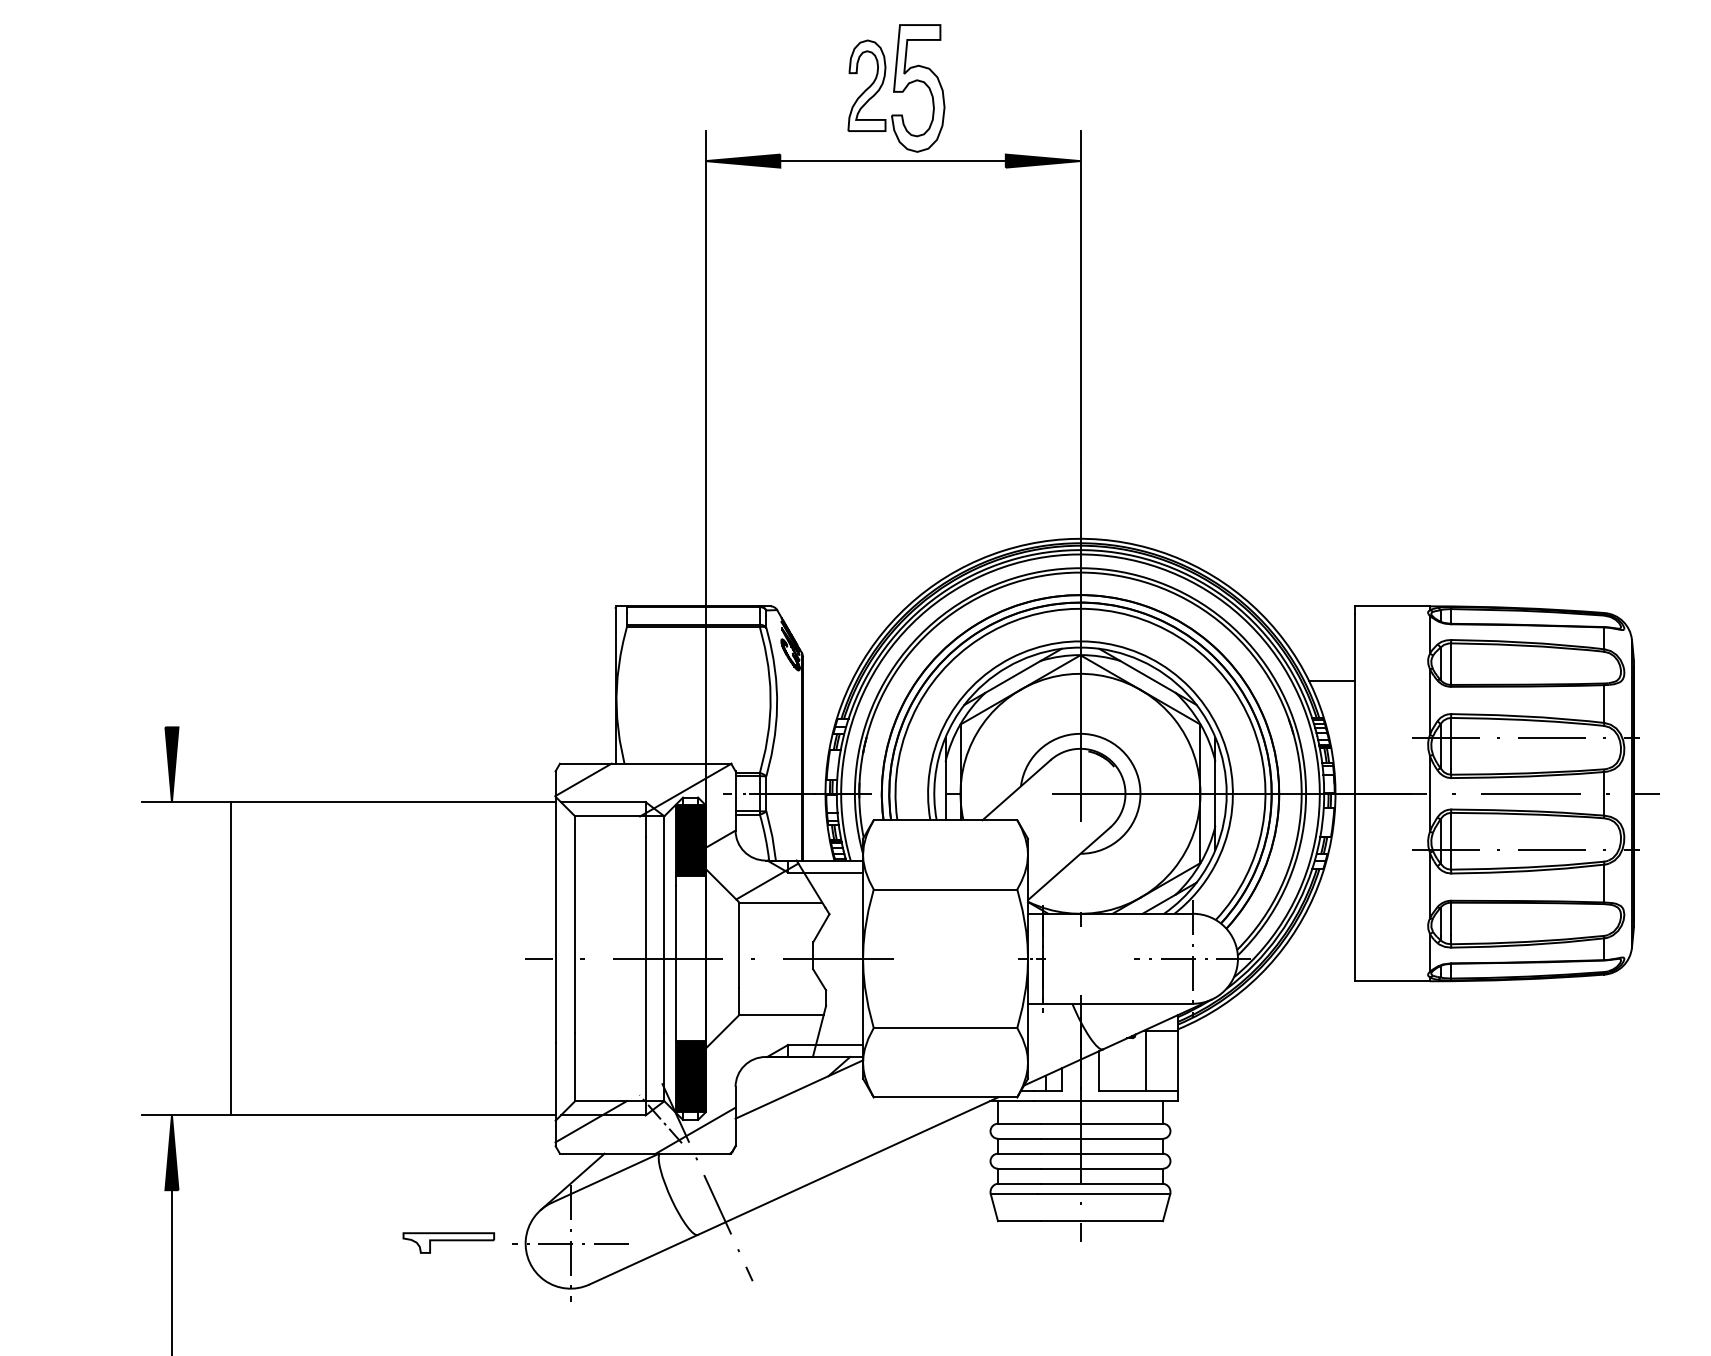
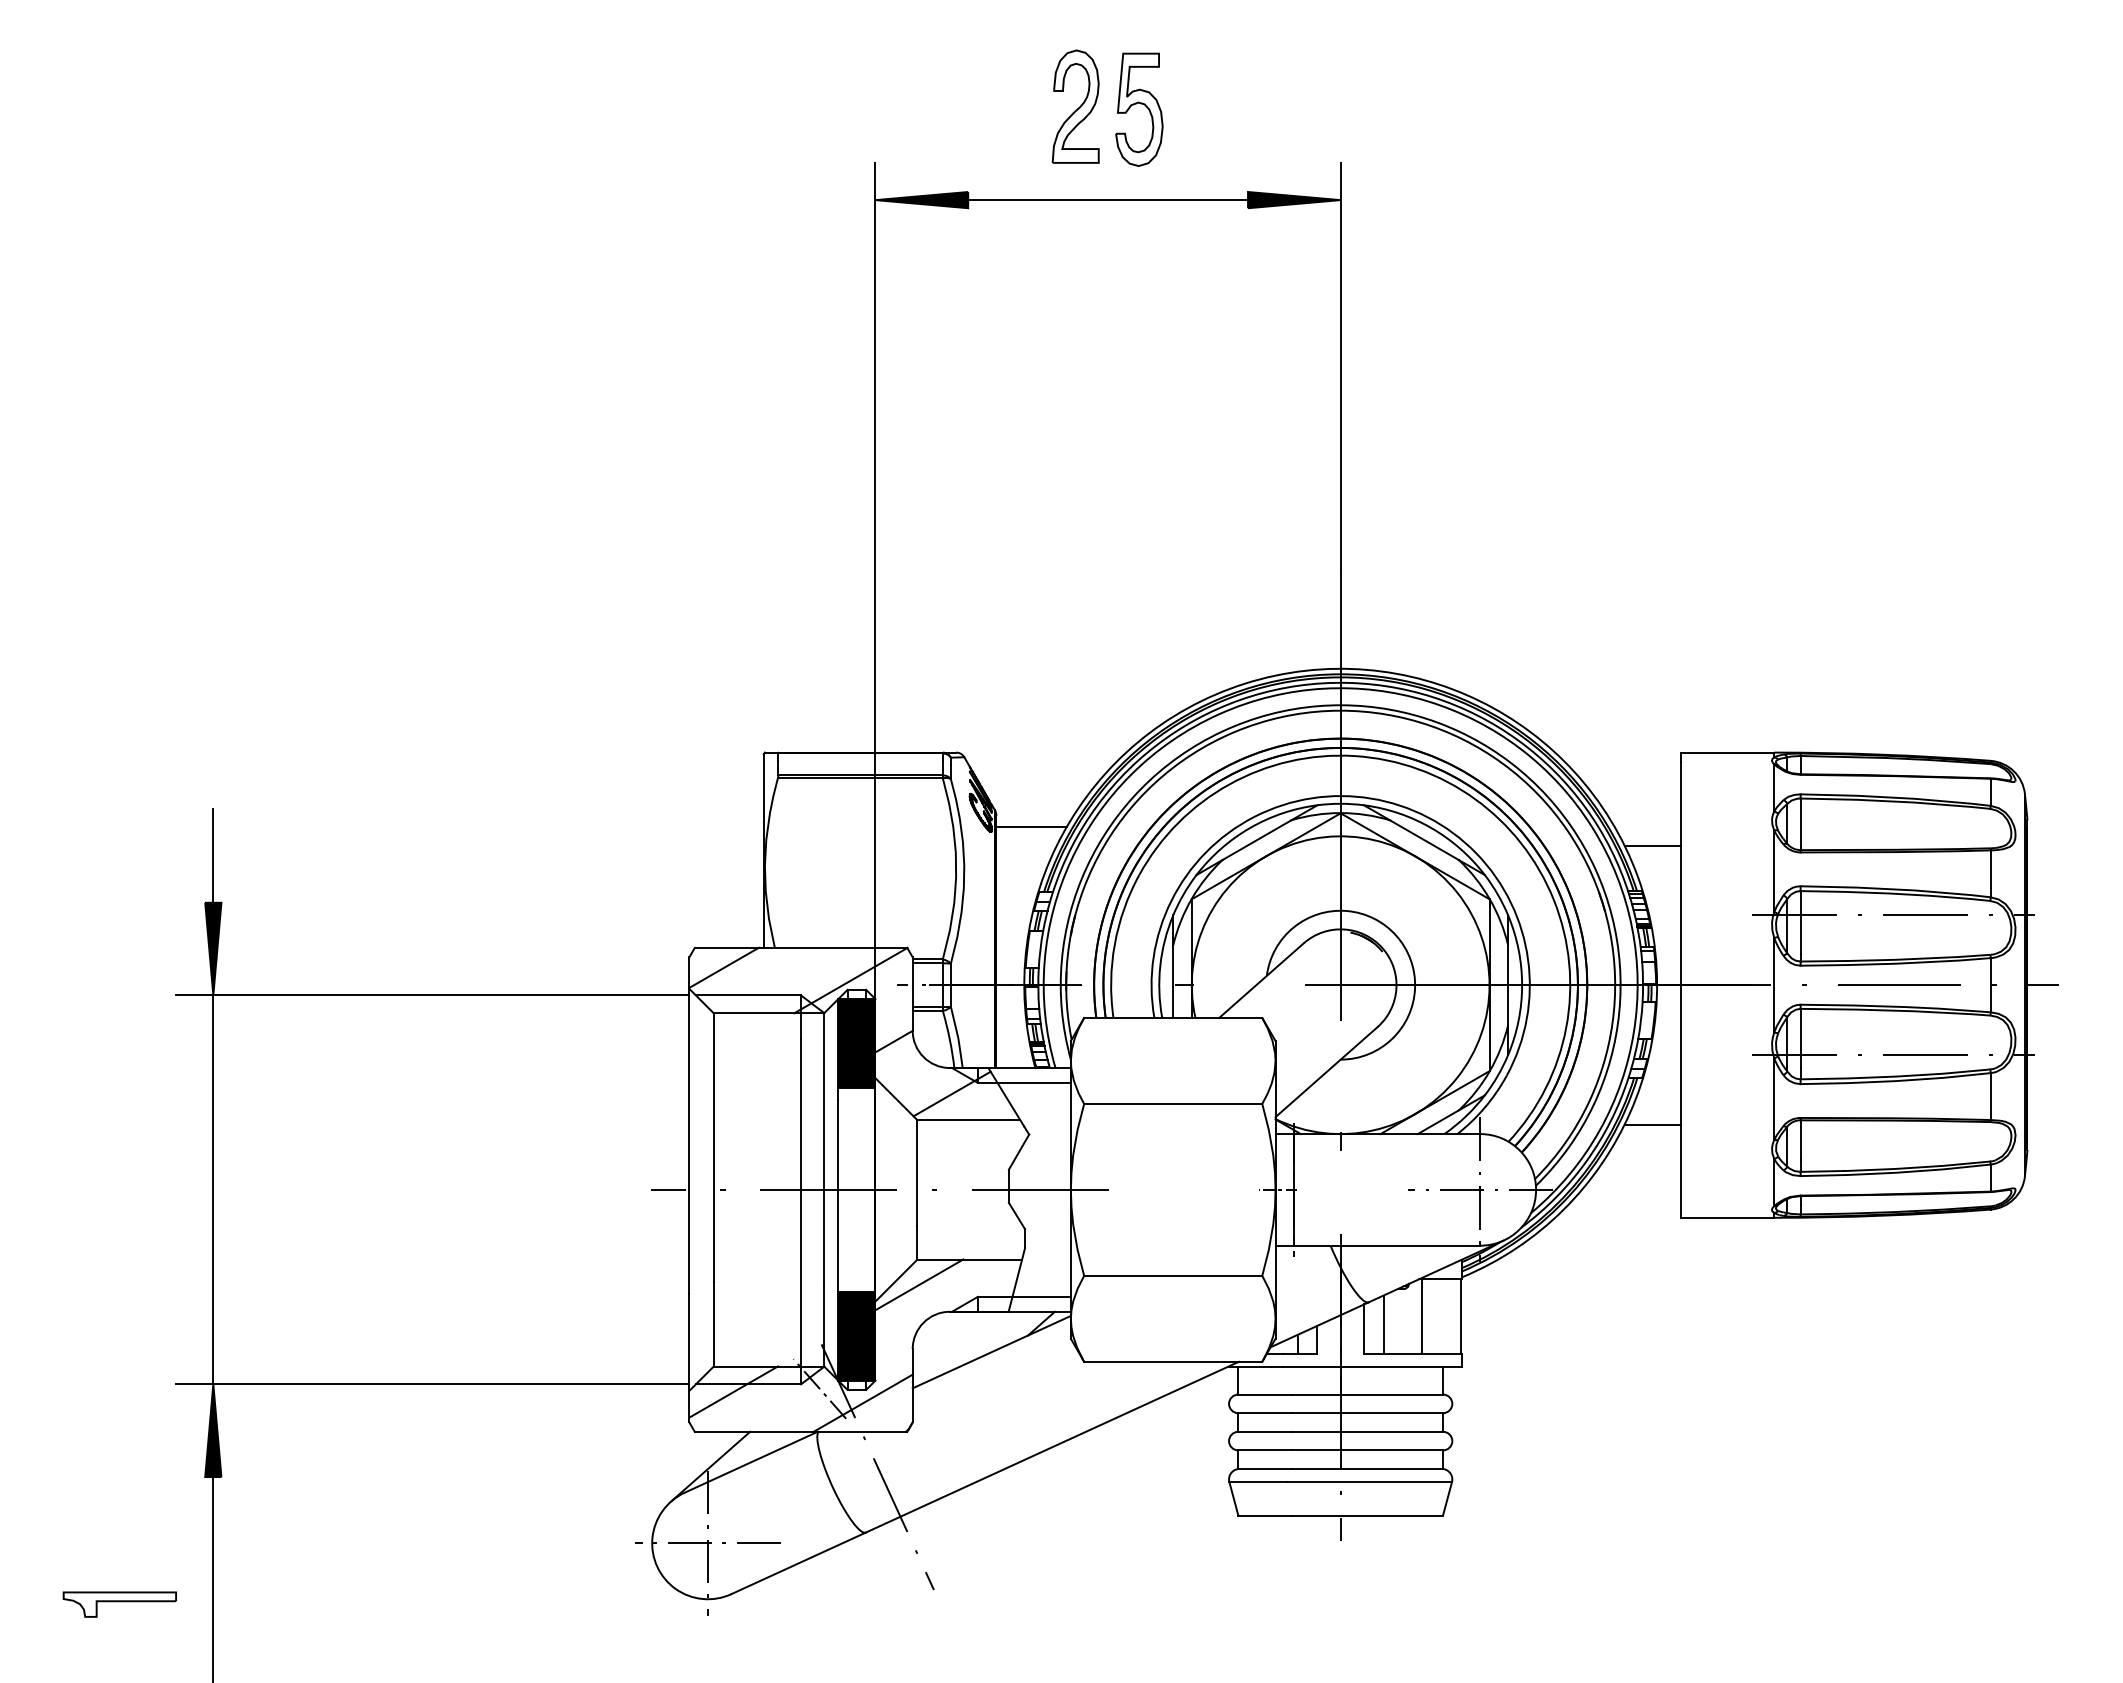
part: (918, 88) -> (1139, 109), size x0.71
line: (831, 666) -> (1031, 827), added
line: (172, 689) -> (213, 855), added
line: (1331, 906) -> (1652, 1124), added
line: (230, 958) -> (213, 1189), moved
line: (741, 1035) -> (919, 1284), added
line: (1114, 1067) -> (1383, 1324), added
part: (448, 1242) -> (119, 1604), moved

